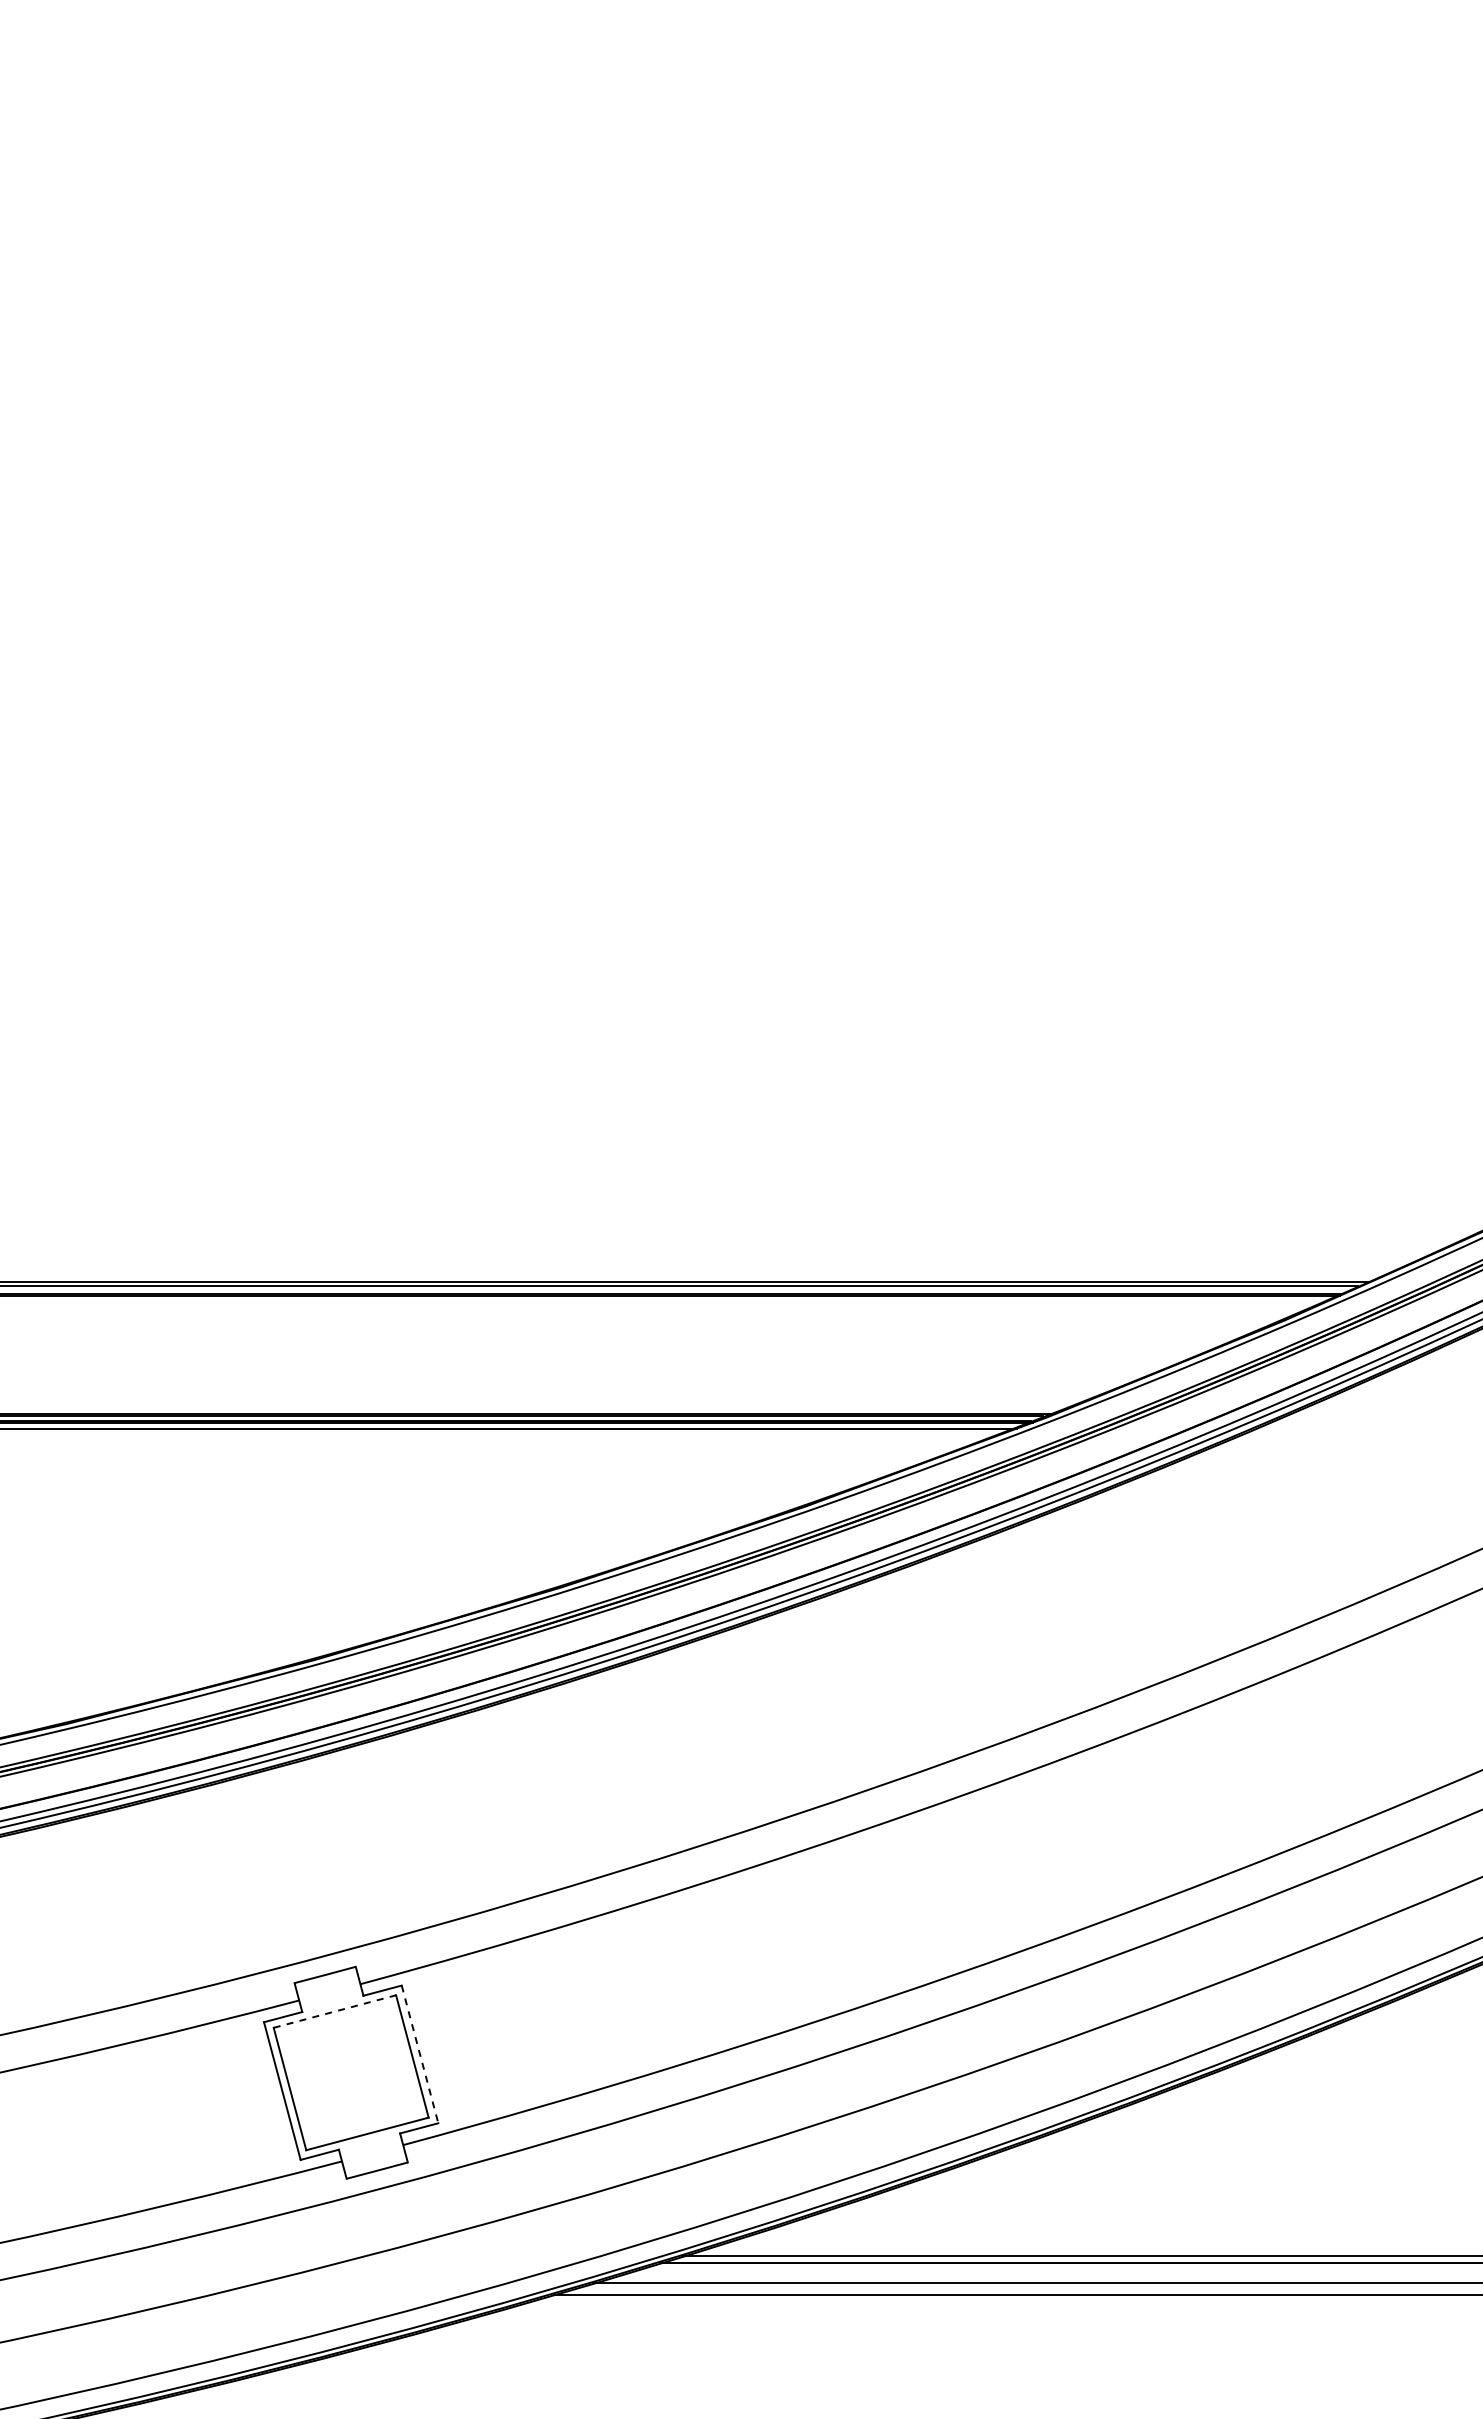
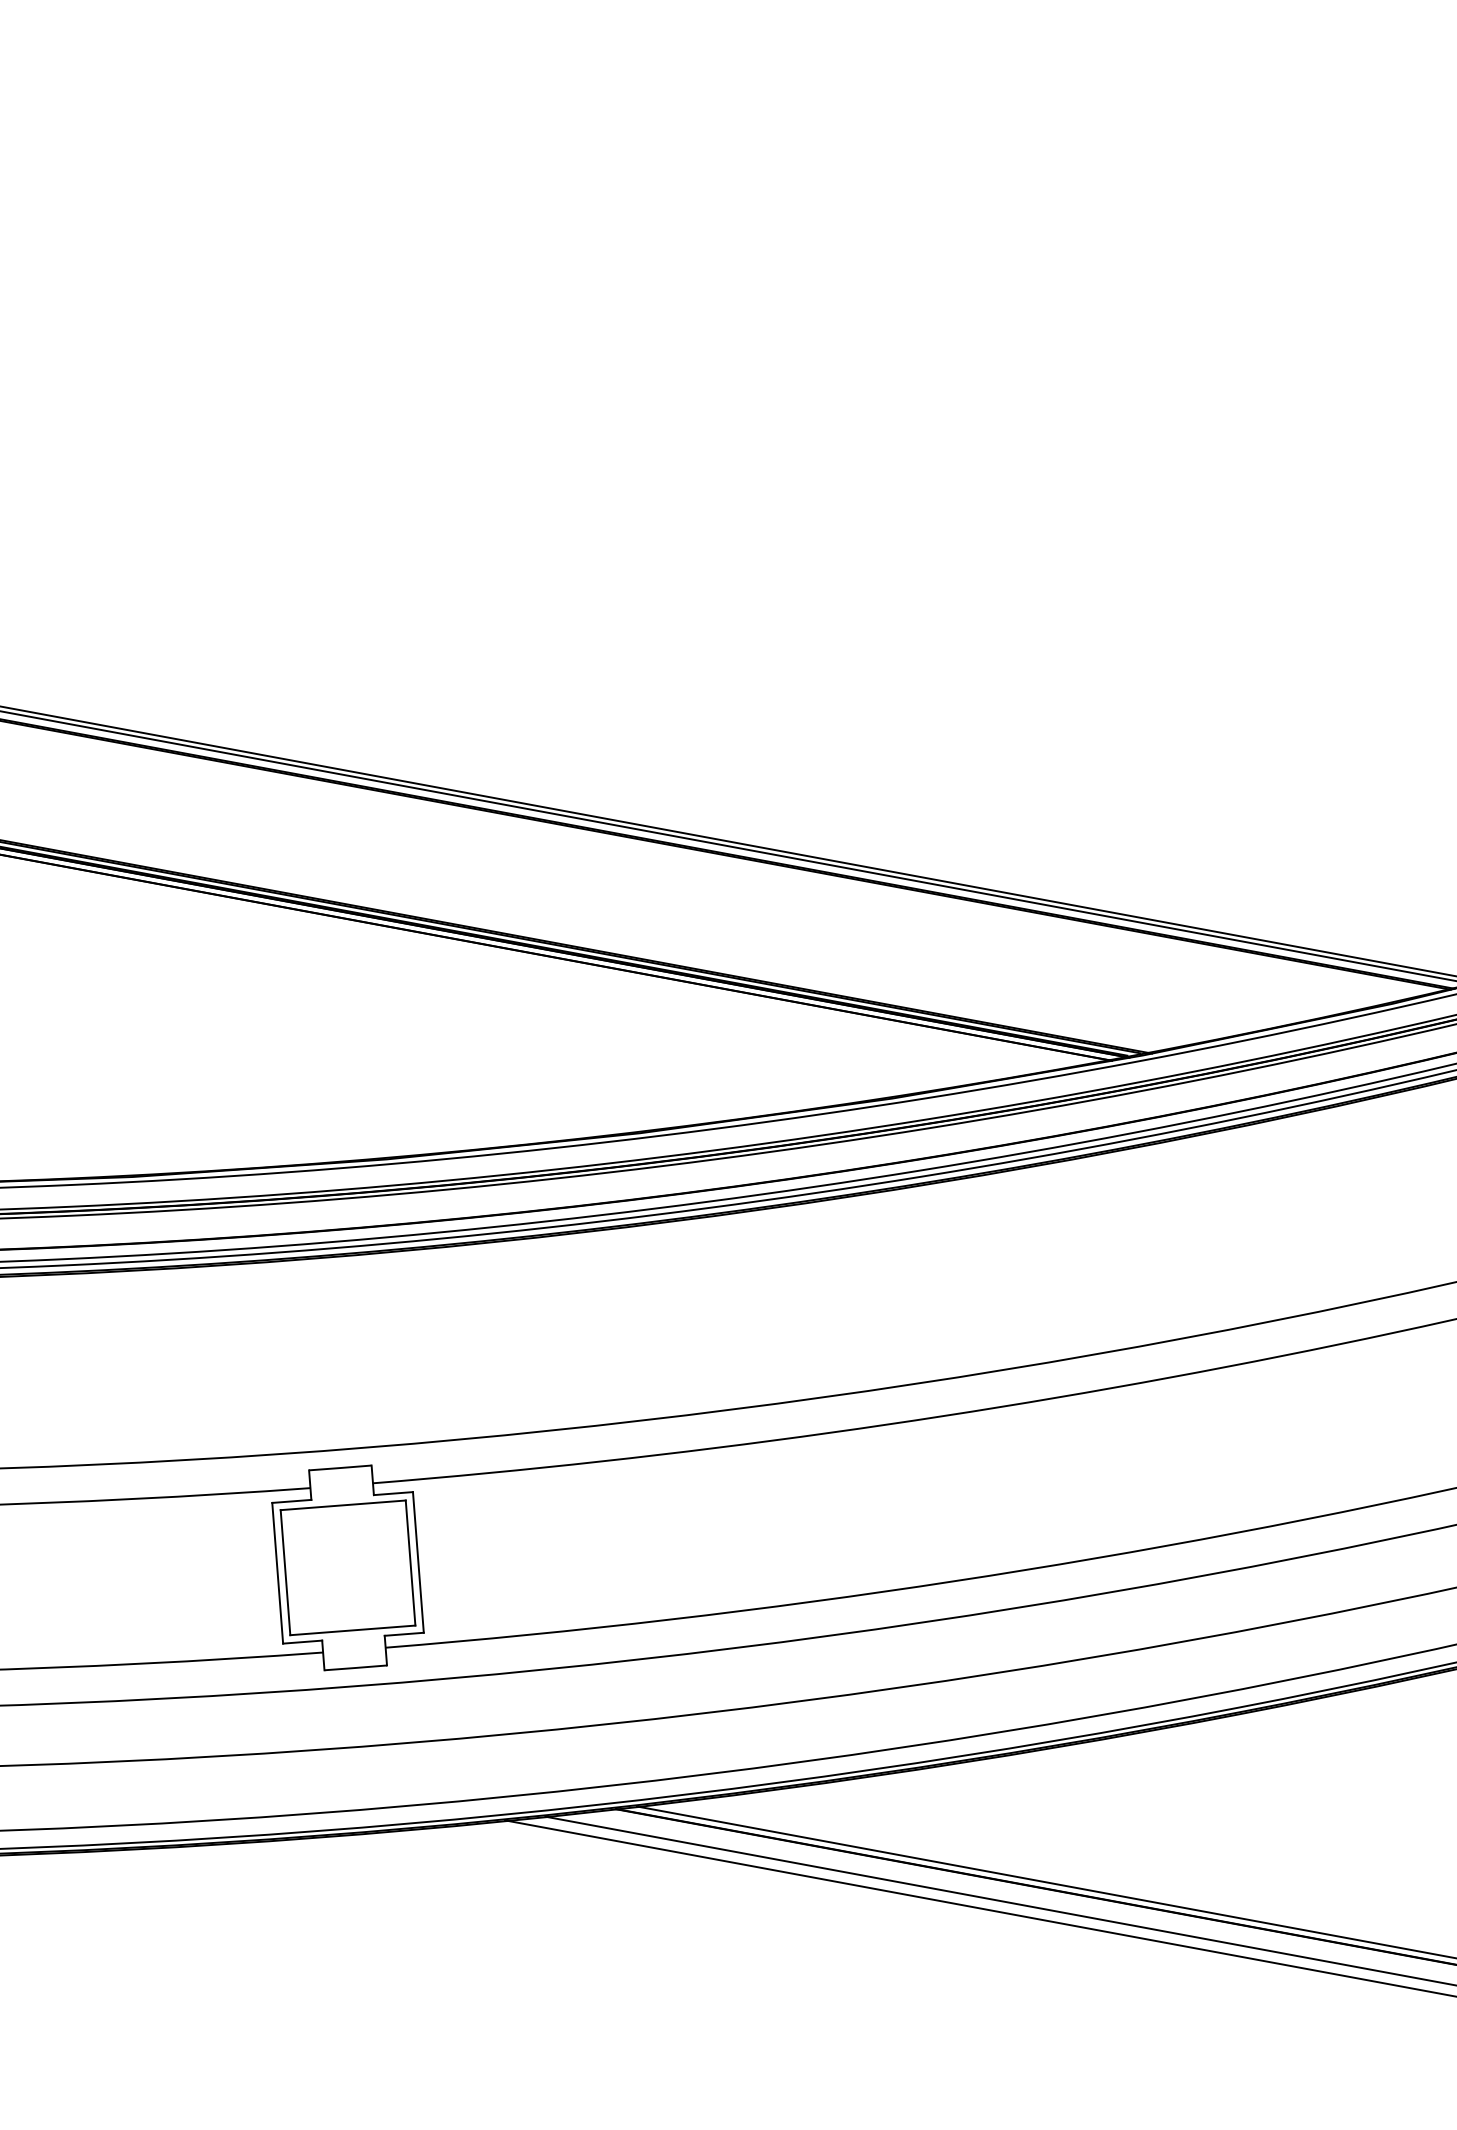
line: (335, 2011) -> (343, 1505), dashed -> solid
line: (420, 2054) -> (418, 1562), dashed -> solid

